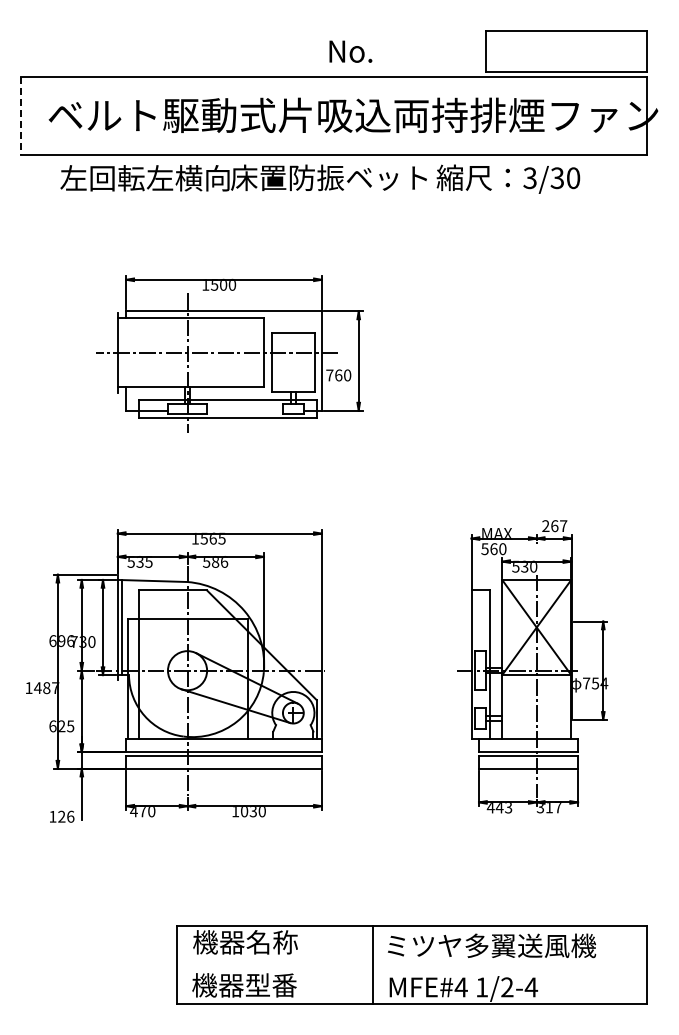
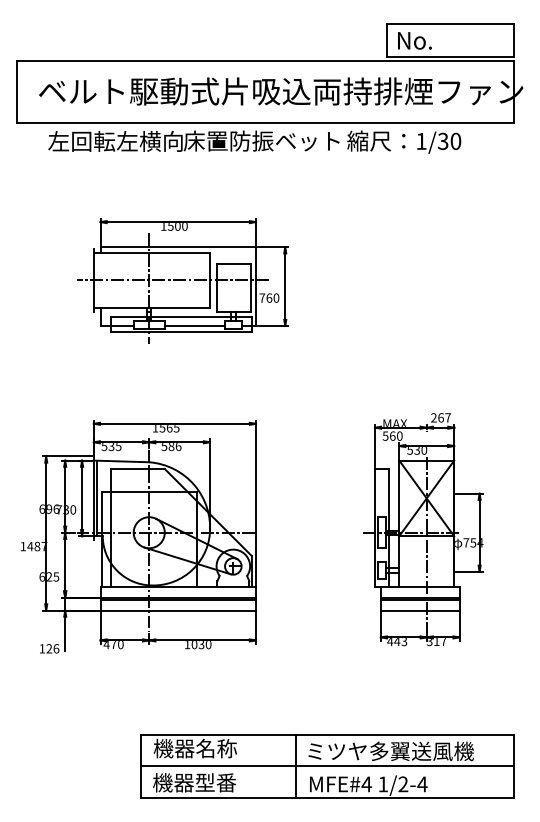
text: (350, 51) -> (414, 40), moved
line: (20, 116) -> (16, 92), dashed -> solid
text: (529, 178) -> (420, 141), 3/30 -> 1/30
line: (244, 410) -> (194, 325), added
line: (411, 964) -> (327, 766), added

